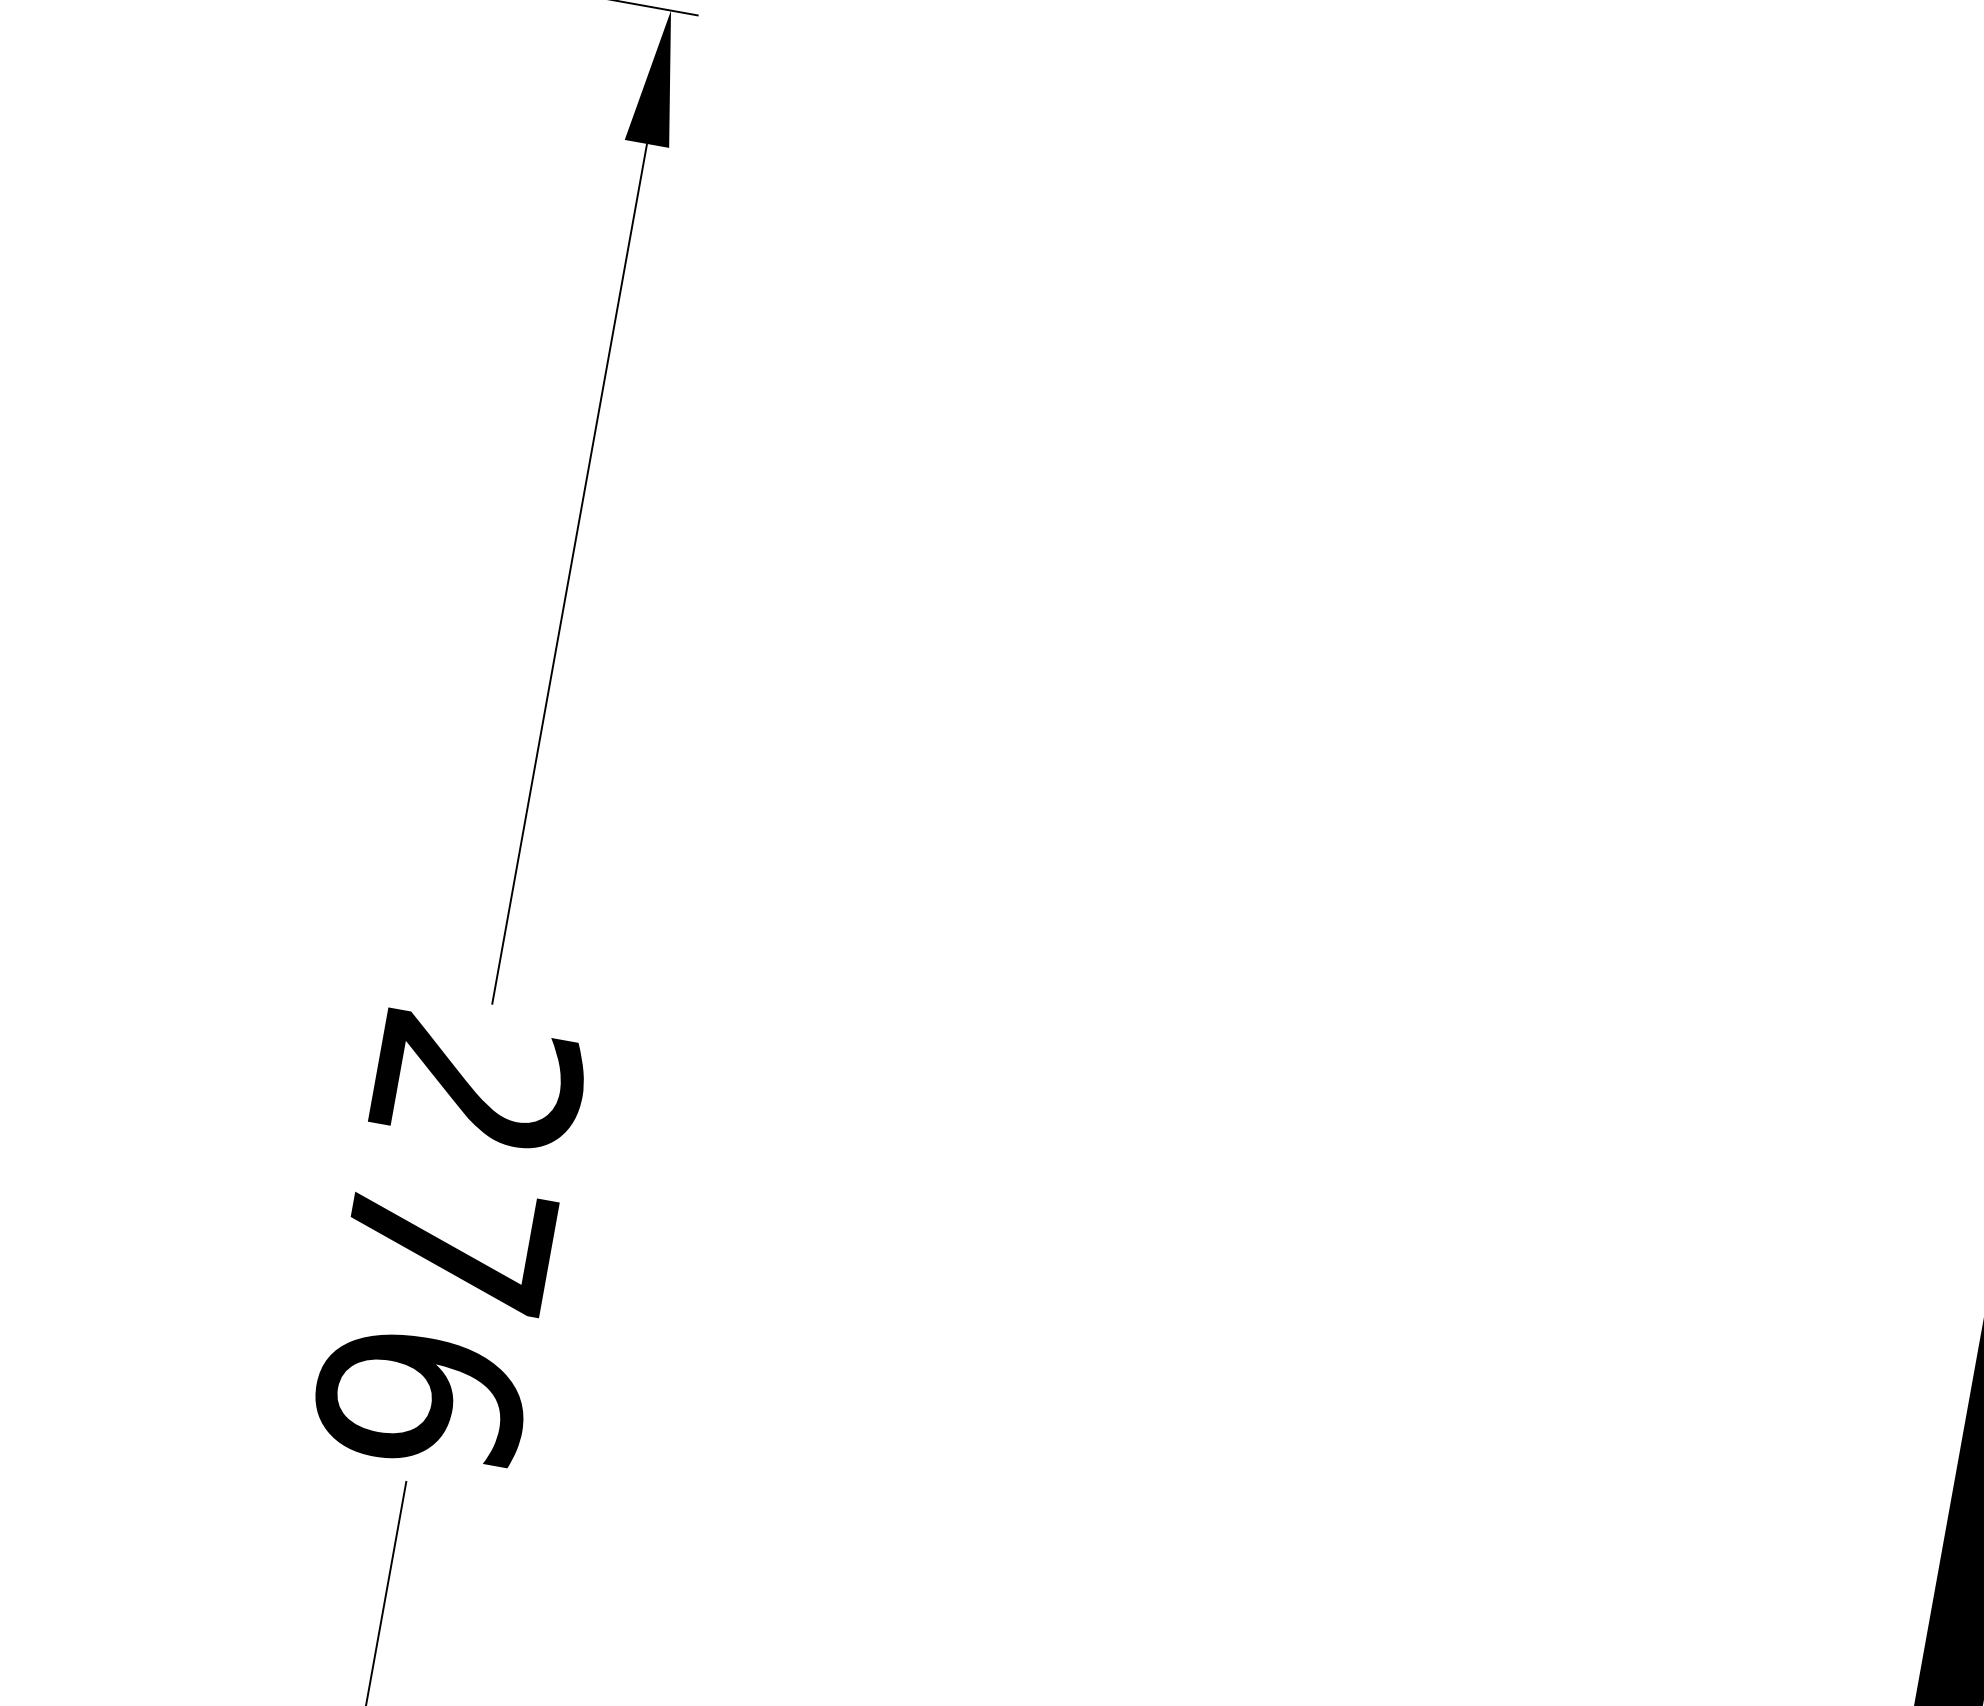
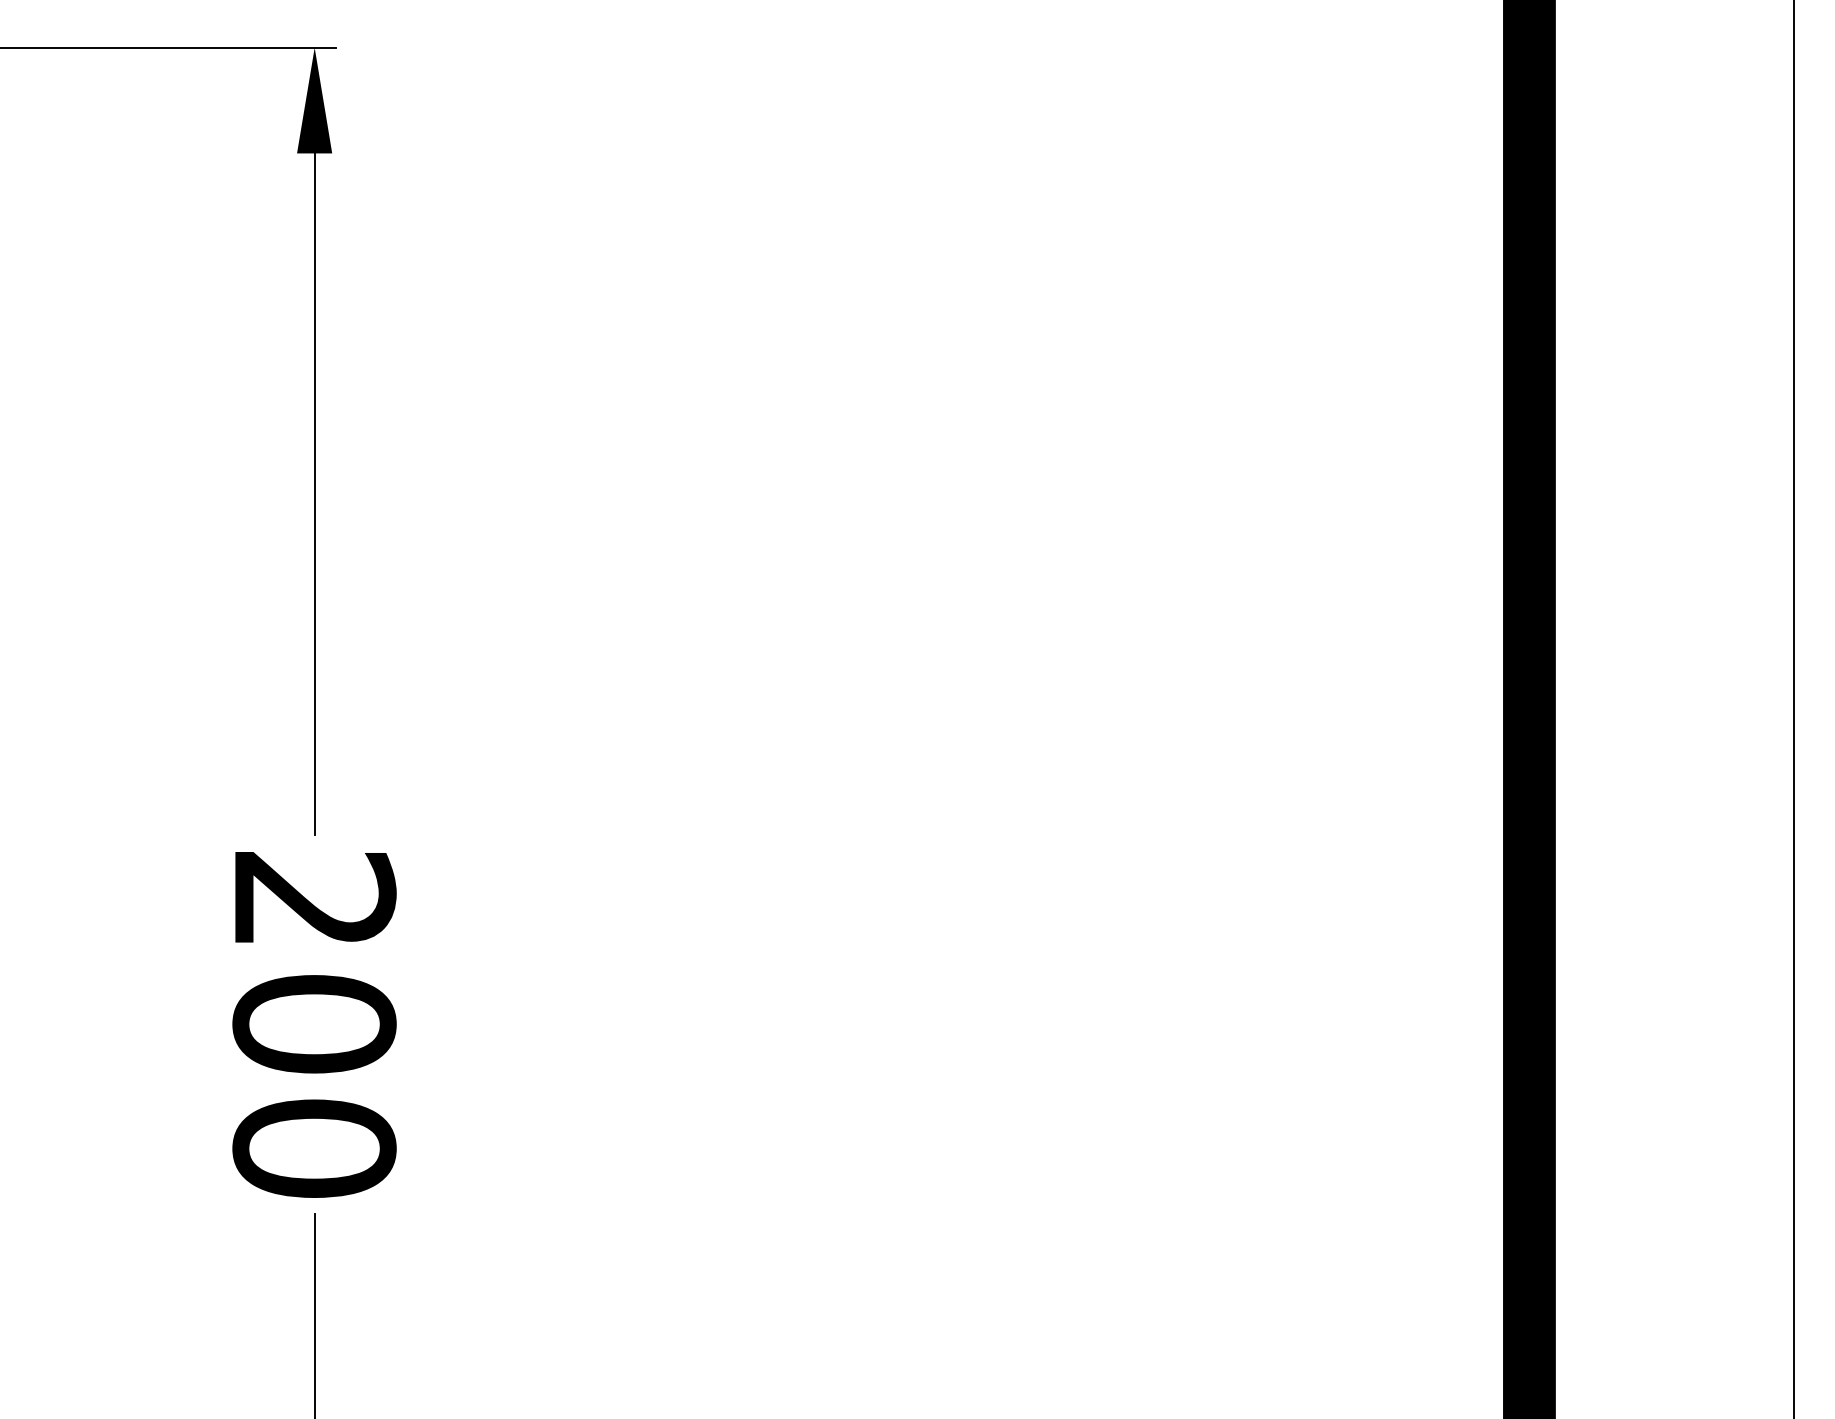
text: (434, 1321) -> (314, 1086), 276 -> 200

